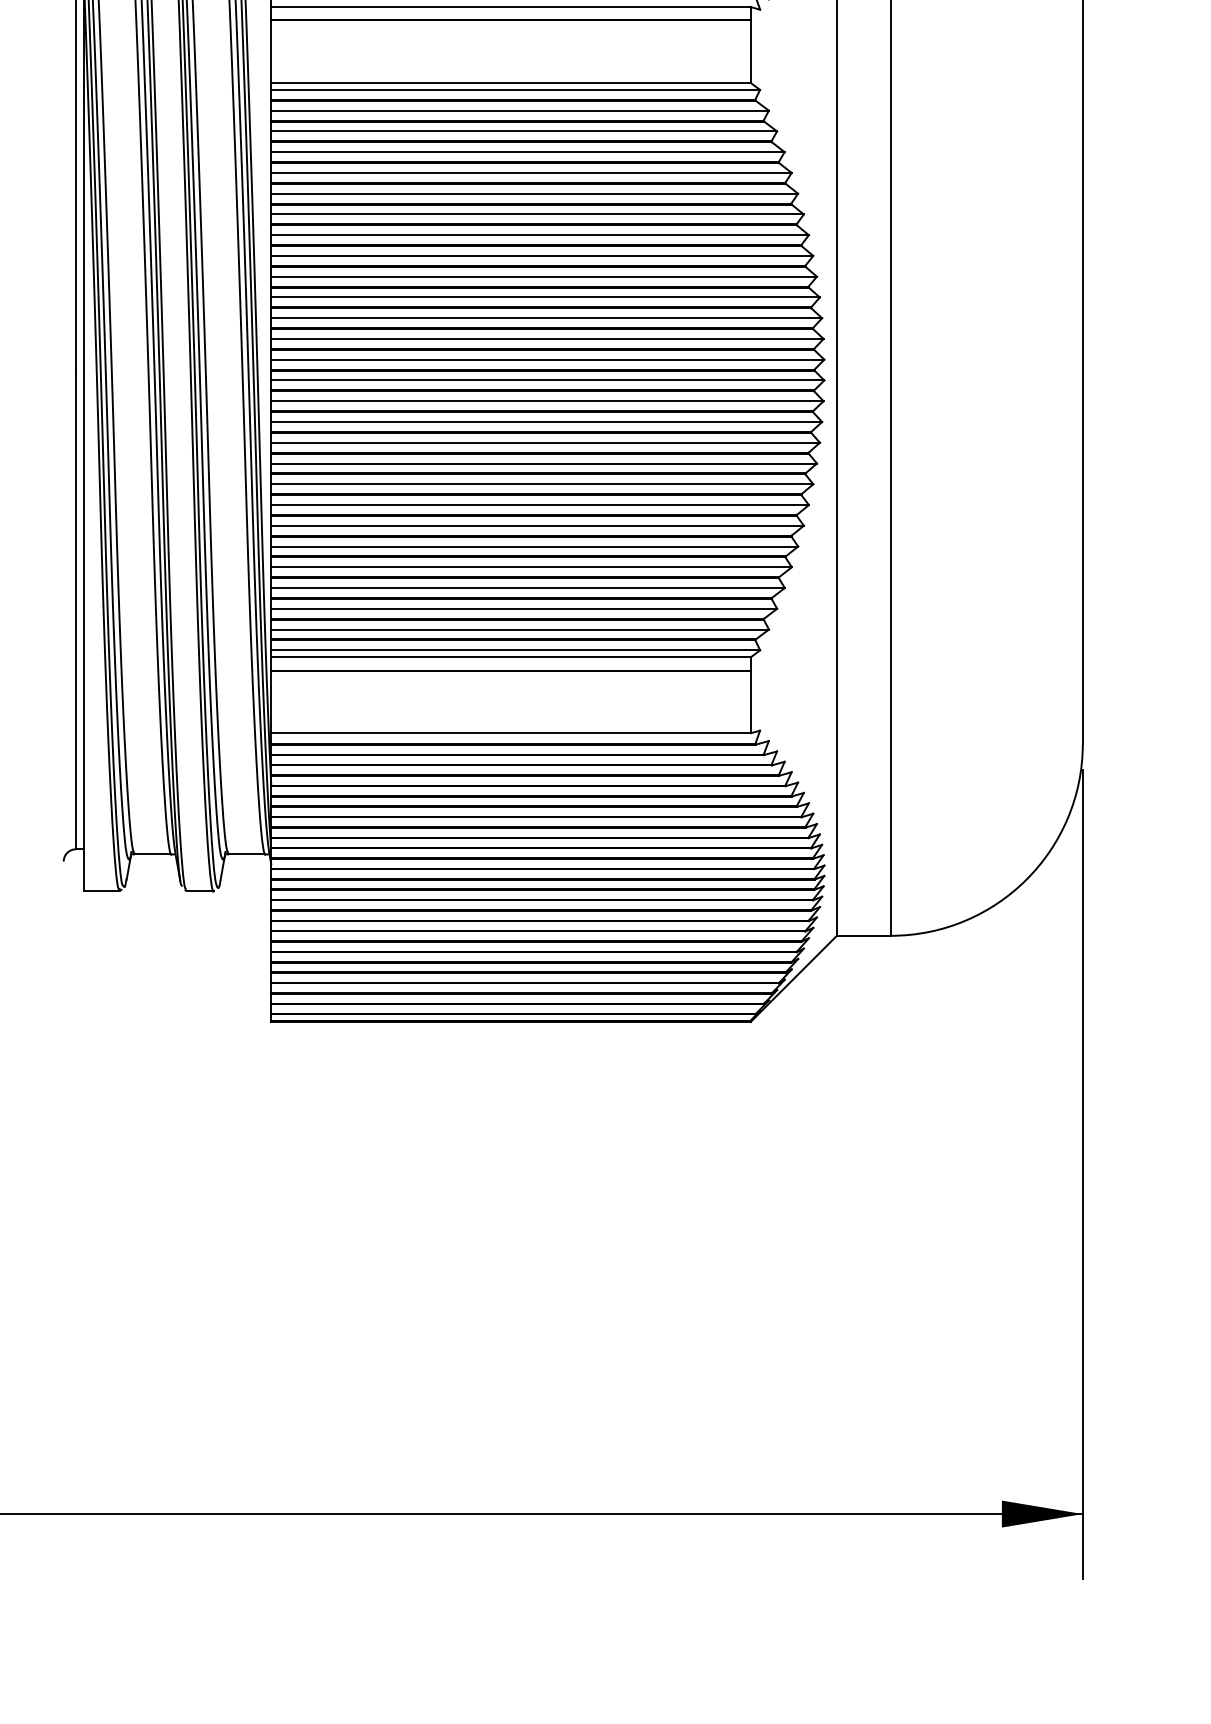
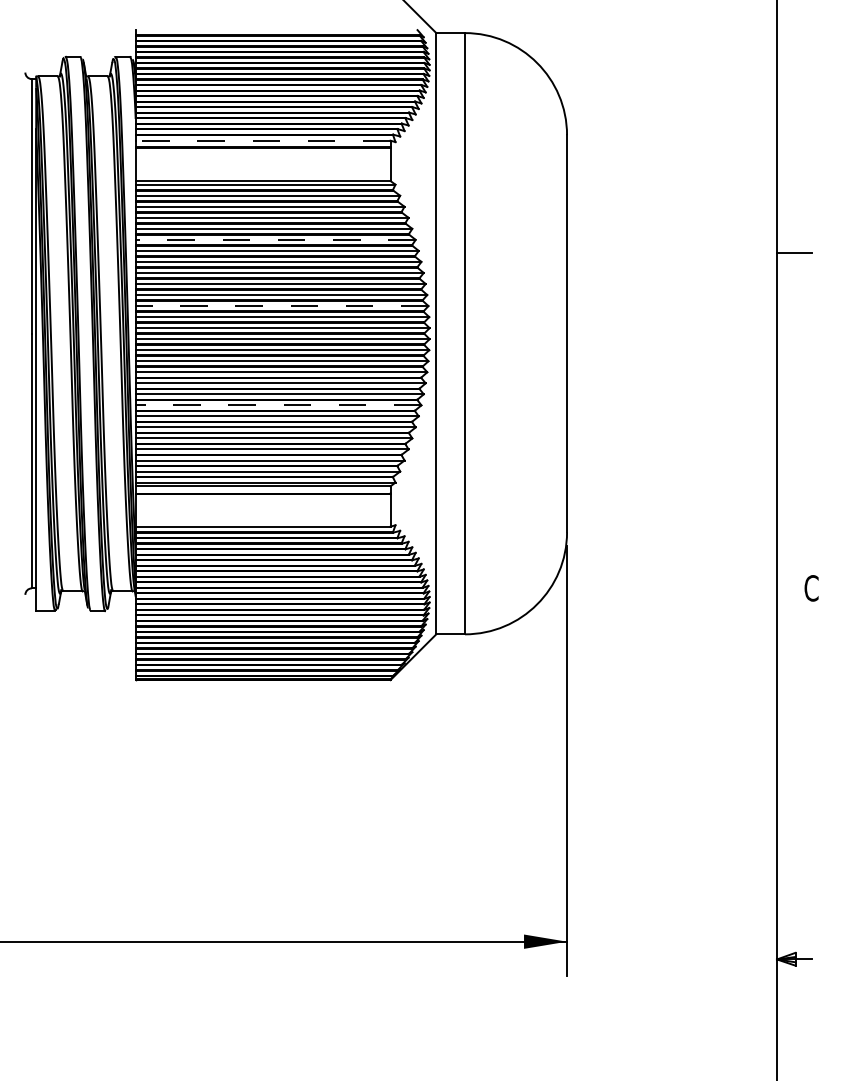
line: (509, 6) -> (262, 140), solid -> dashed
line: (534, 192) -> (275, 239), solid -> dashed
line: (545, 319) -> (281, 306), solid -> dashed
line: (539, 505) -> (278, 405), solid -> dashed

